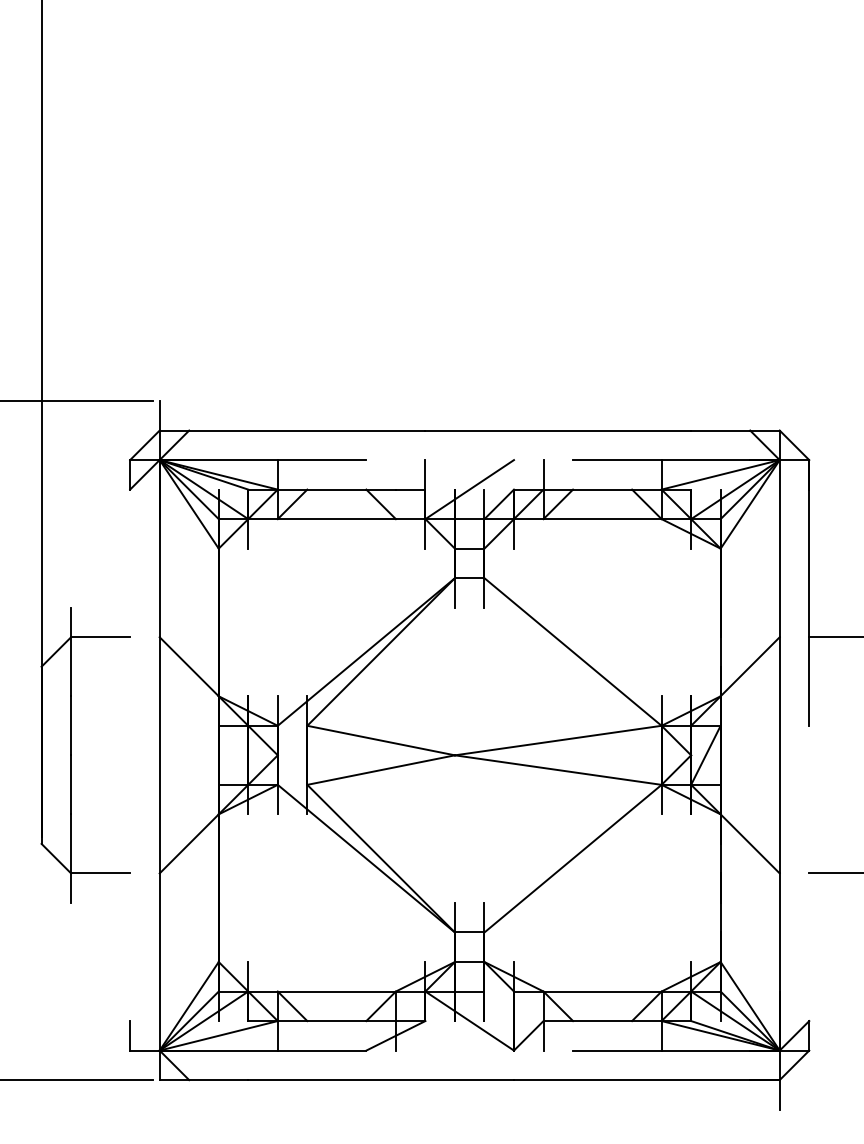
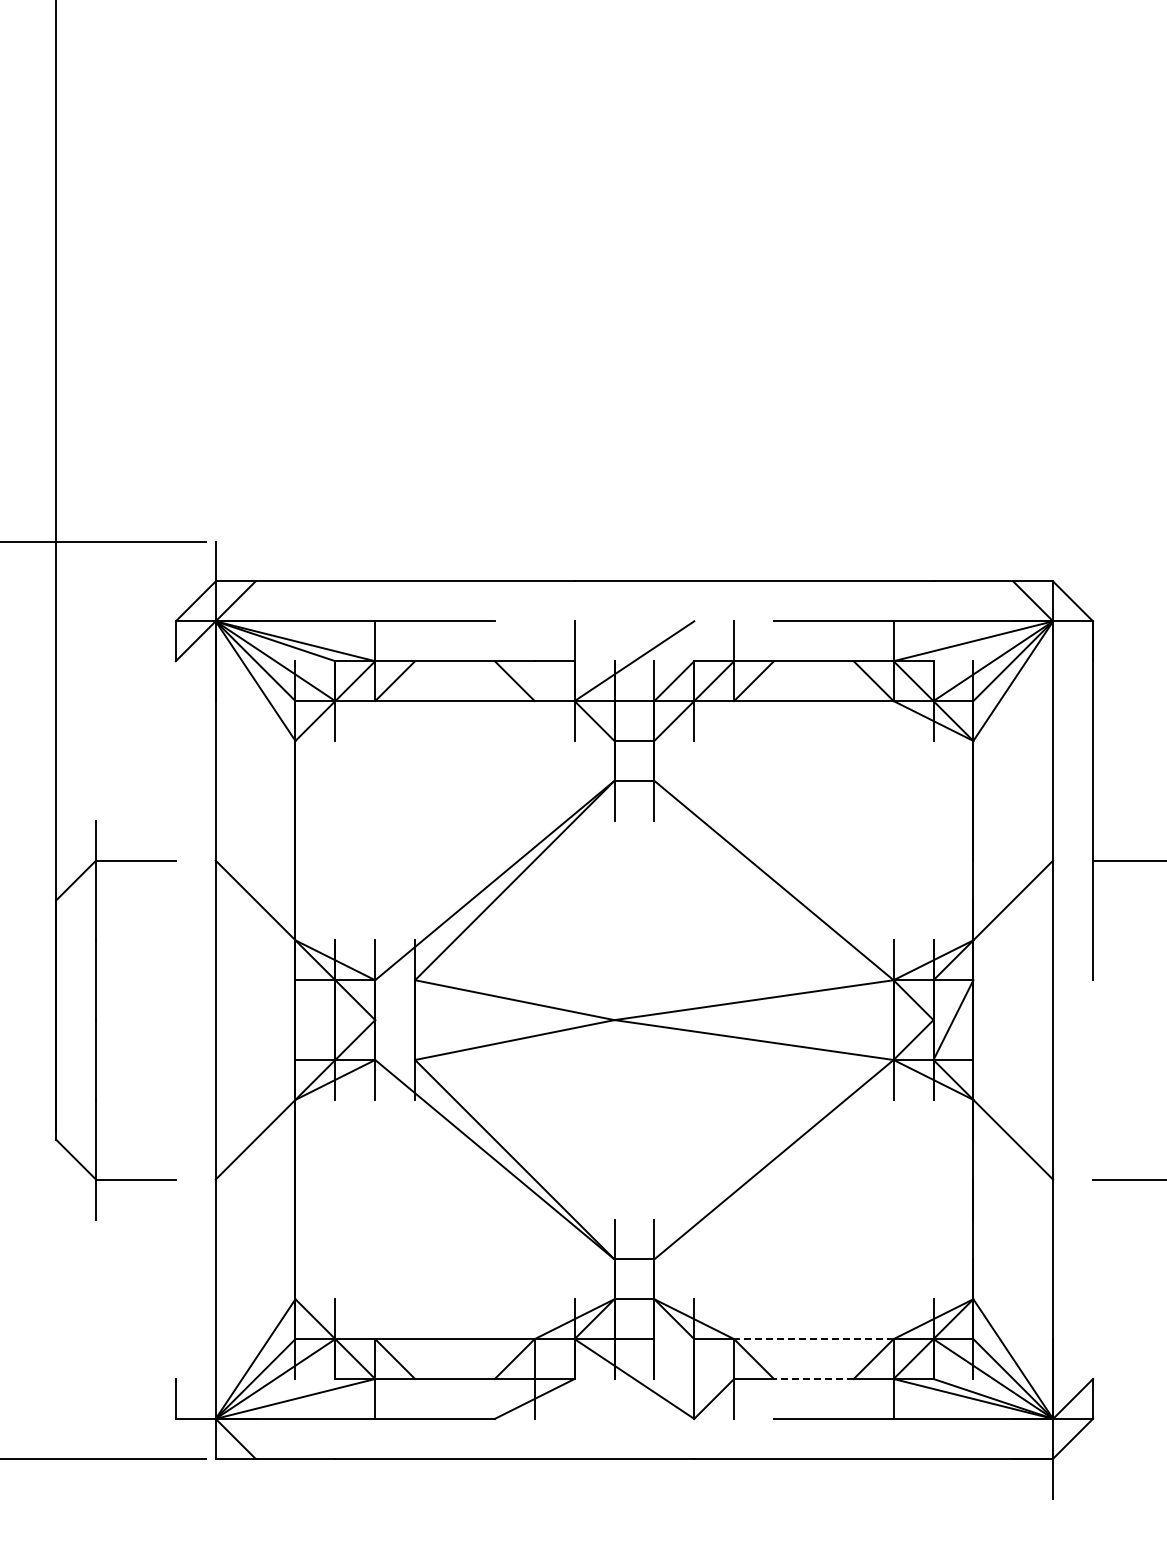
line: (602, 991) -> (813, 1339), solid -> dashed
line: (602, 1021) -> (813, 1379), solid -> dashed

